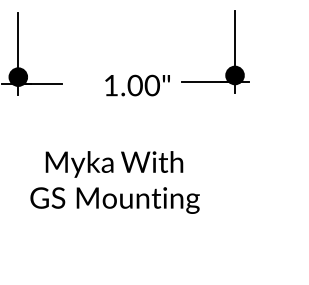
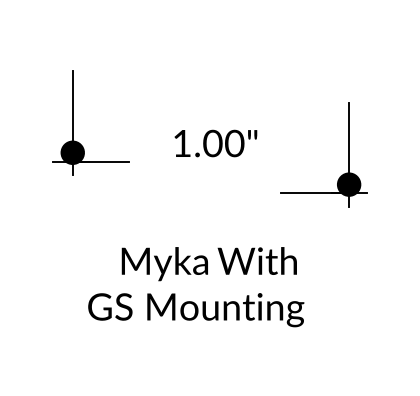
part: (234, 51) -> (348, 154), moved
text: (137, 85) -> (215, 143), moved
text: (113, 164) -> (208, 264), moved

